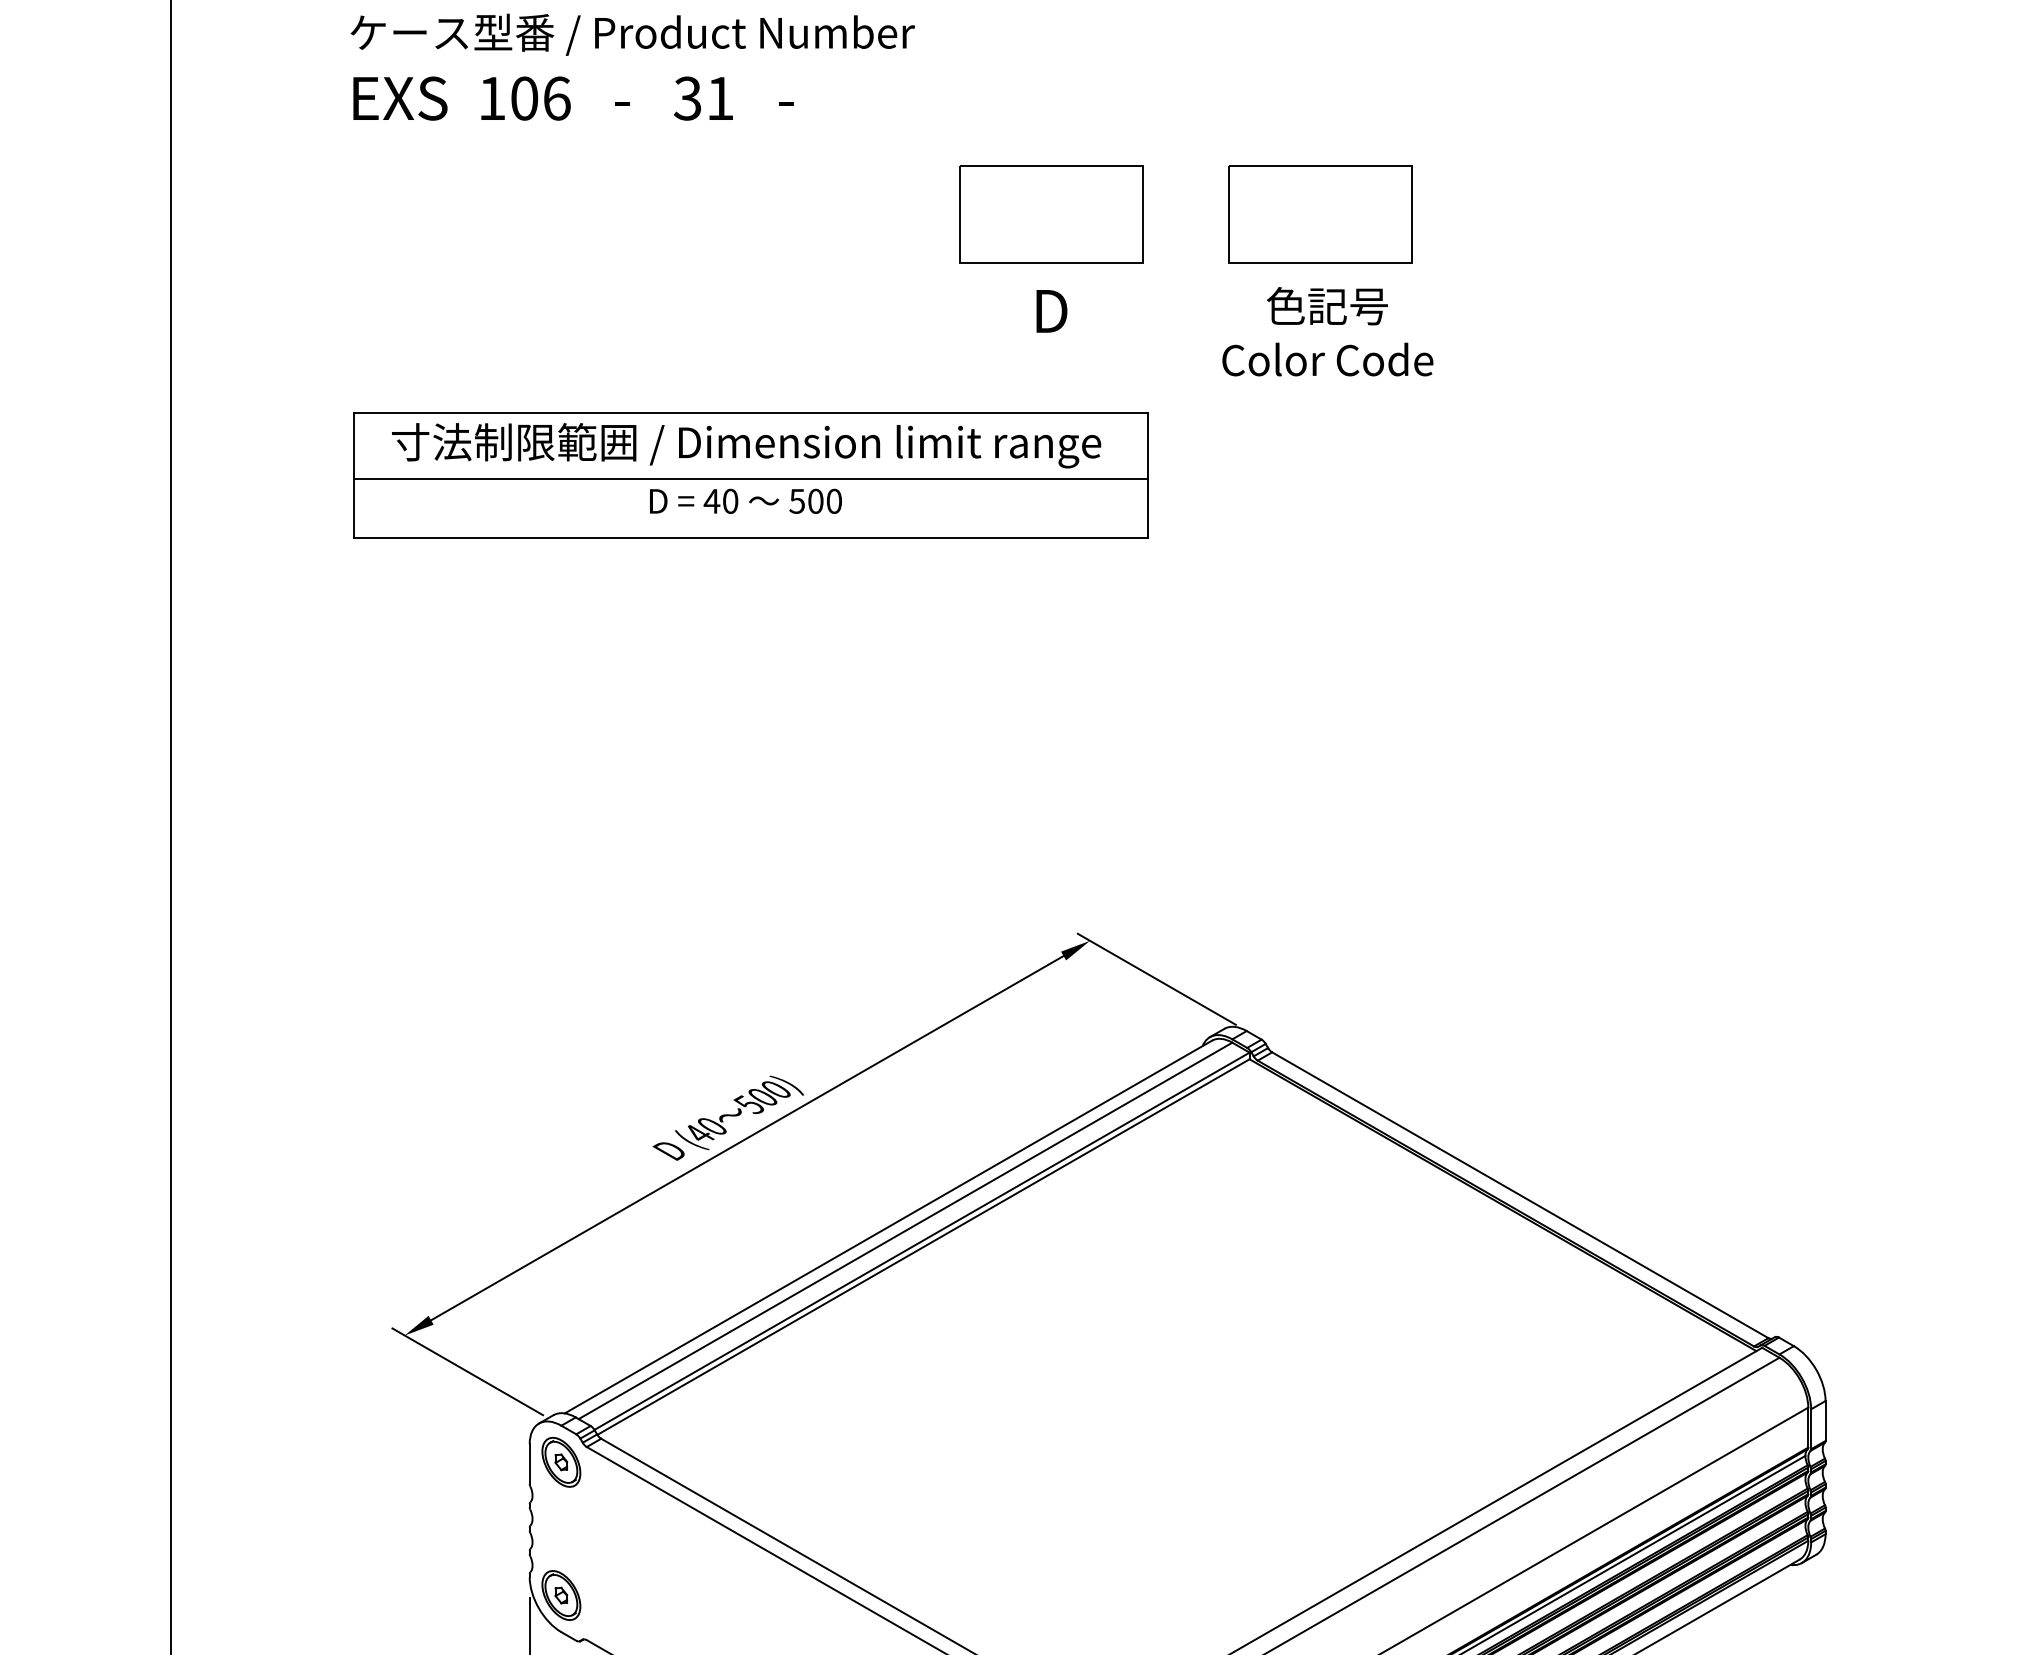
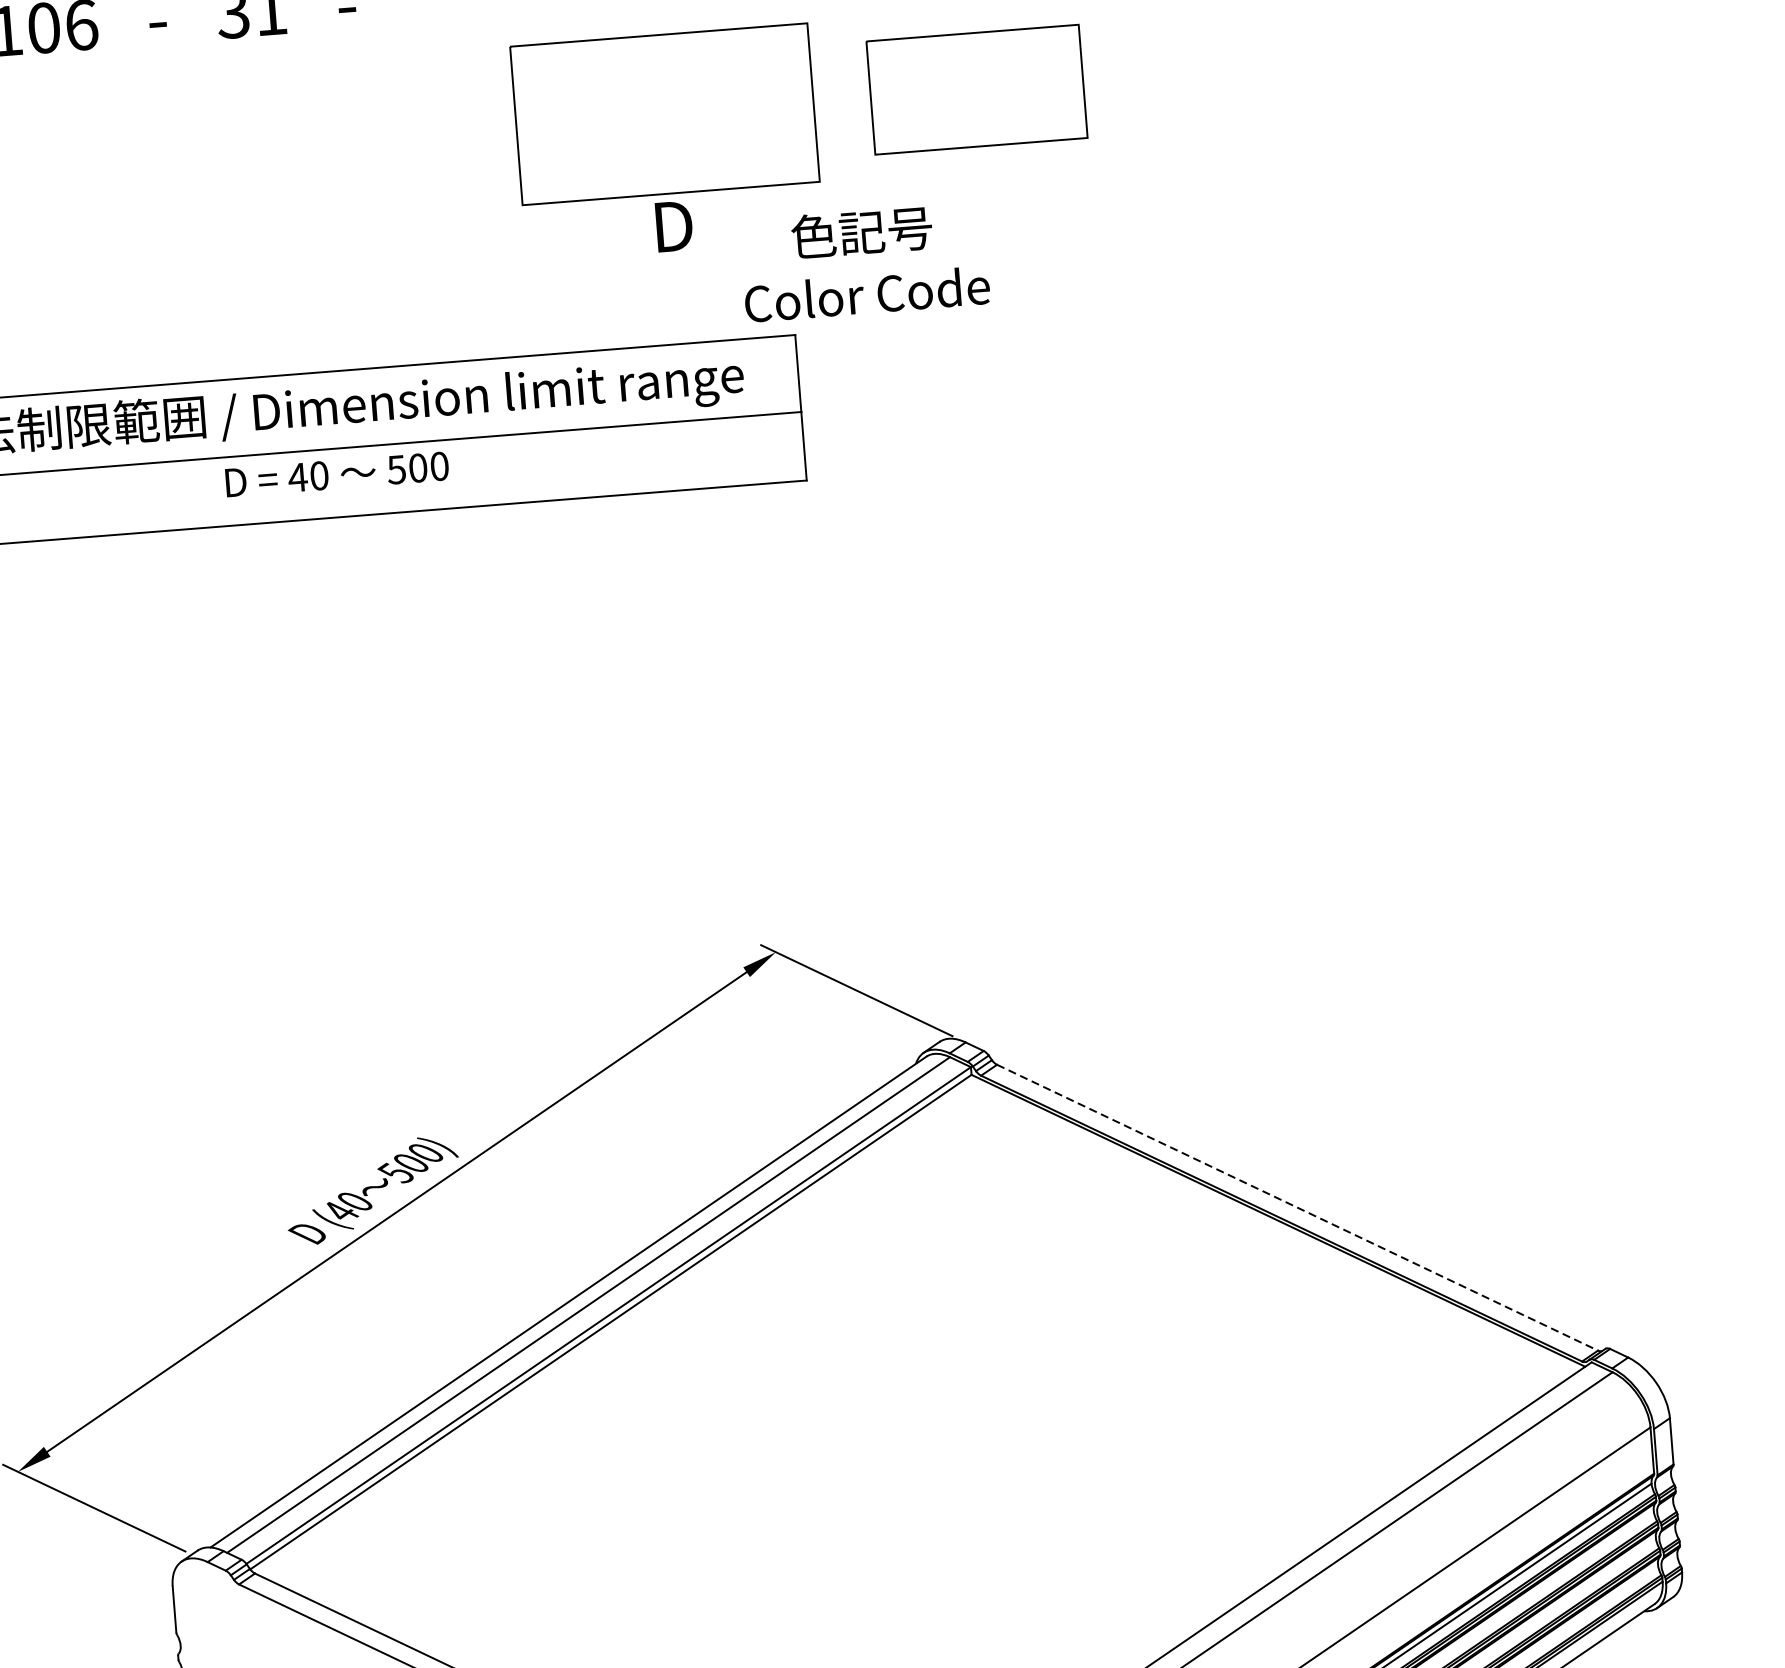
part: (1051, 214) -> (665, 114), size x1.4
text: (1327, 331) -> (864, 261), moved
line: (1520, 1195) -> (1297, 1207), solid -> dashed
part: (561, 1461) -> (211, 1603), removed

